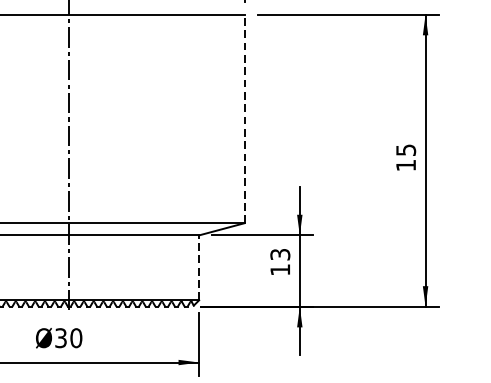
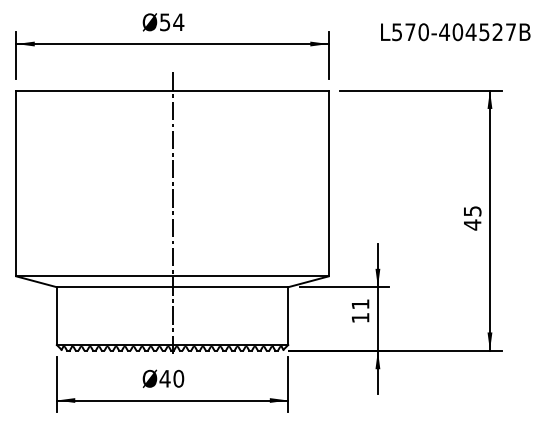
line: (244, 118) -> (328, 183), dashed -> solid
text: (405, 164) -> (472, 224), 15 -> 45
text: (280, 254) -> (360, 304), 13 -> 11
line: (199, 268) -> (288, 316), dashed -> solid
text: (60, 337) -> (164, 378), Ø30 -> Ø40

